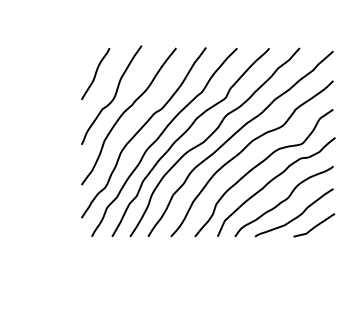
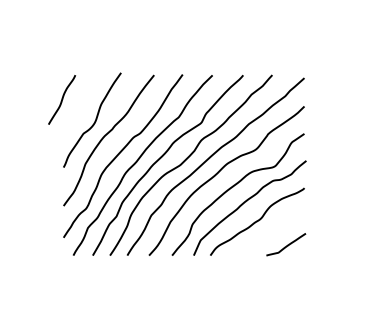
curve: (96, 73) -> (62, 99), moved
curve: (295, 216) -> (268, 236), removed

